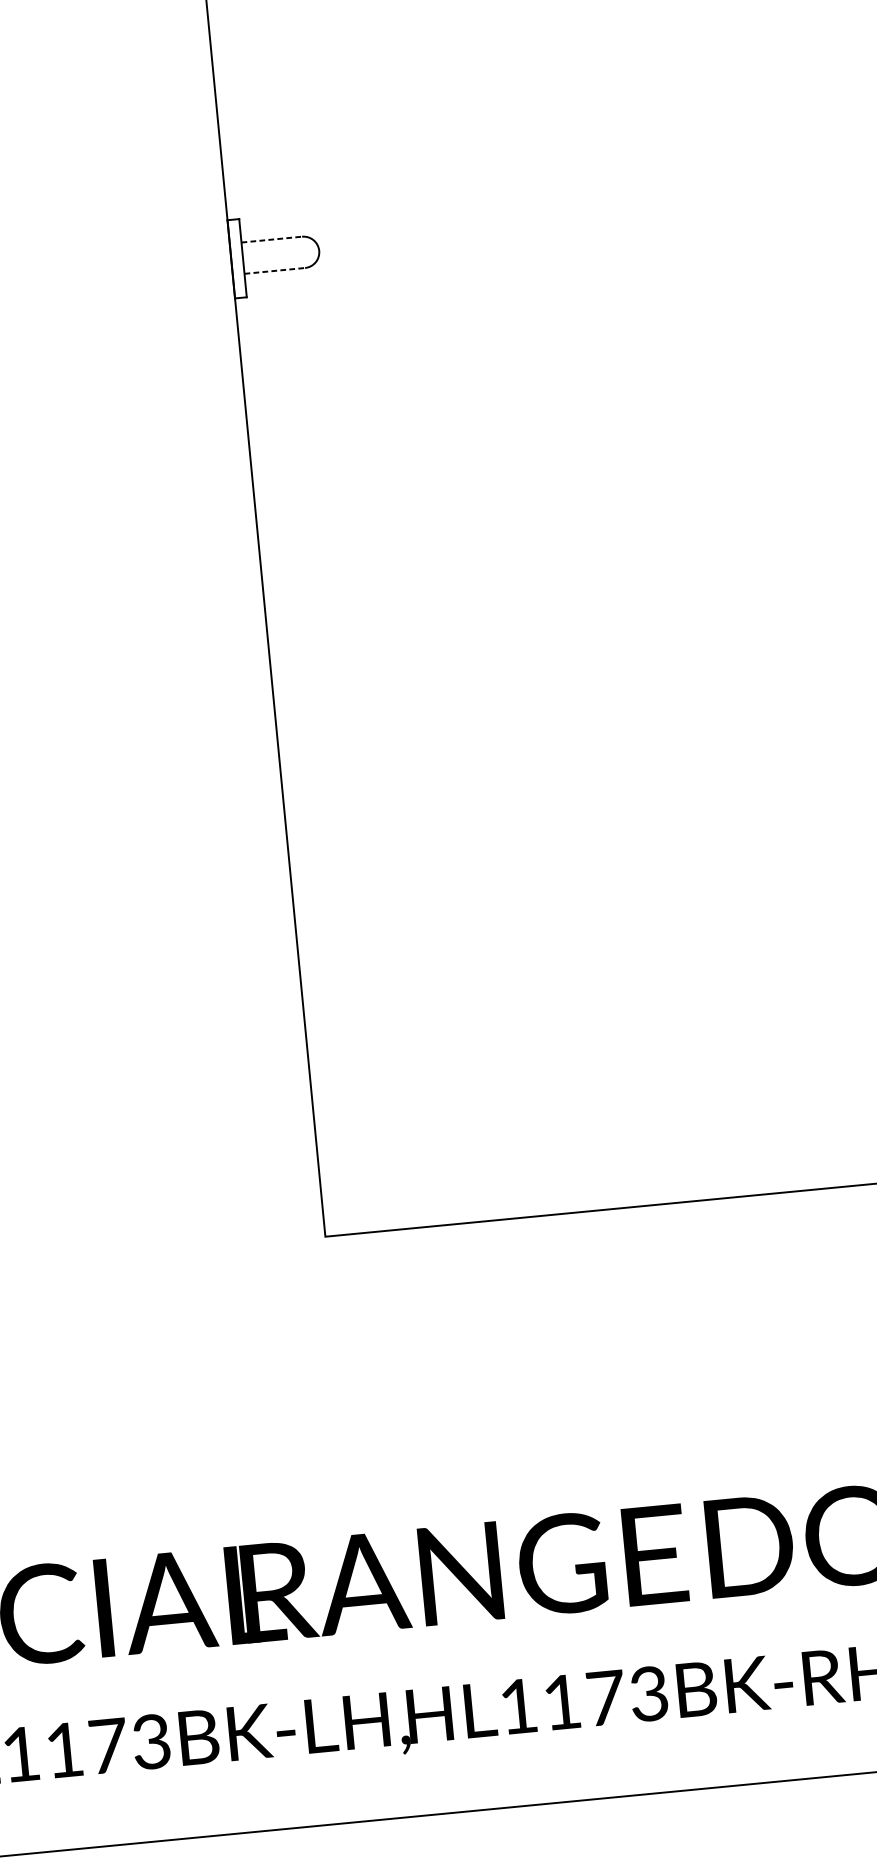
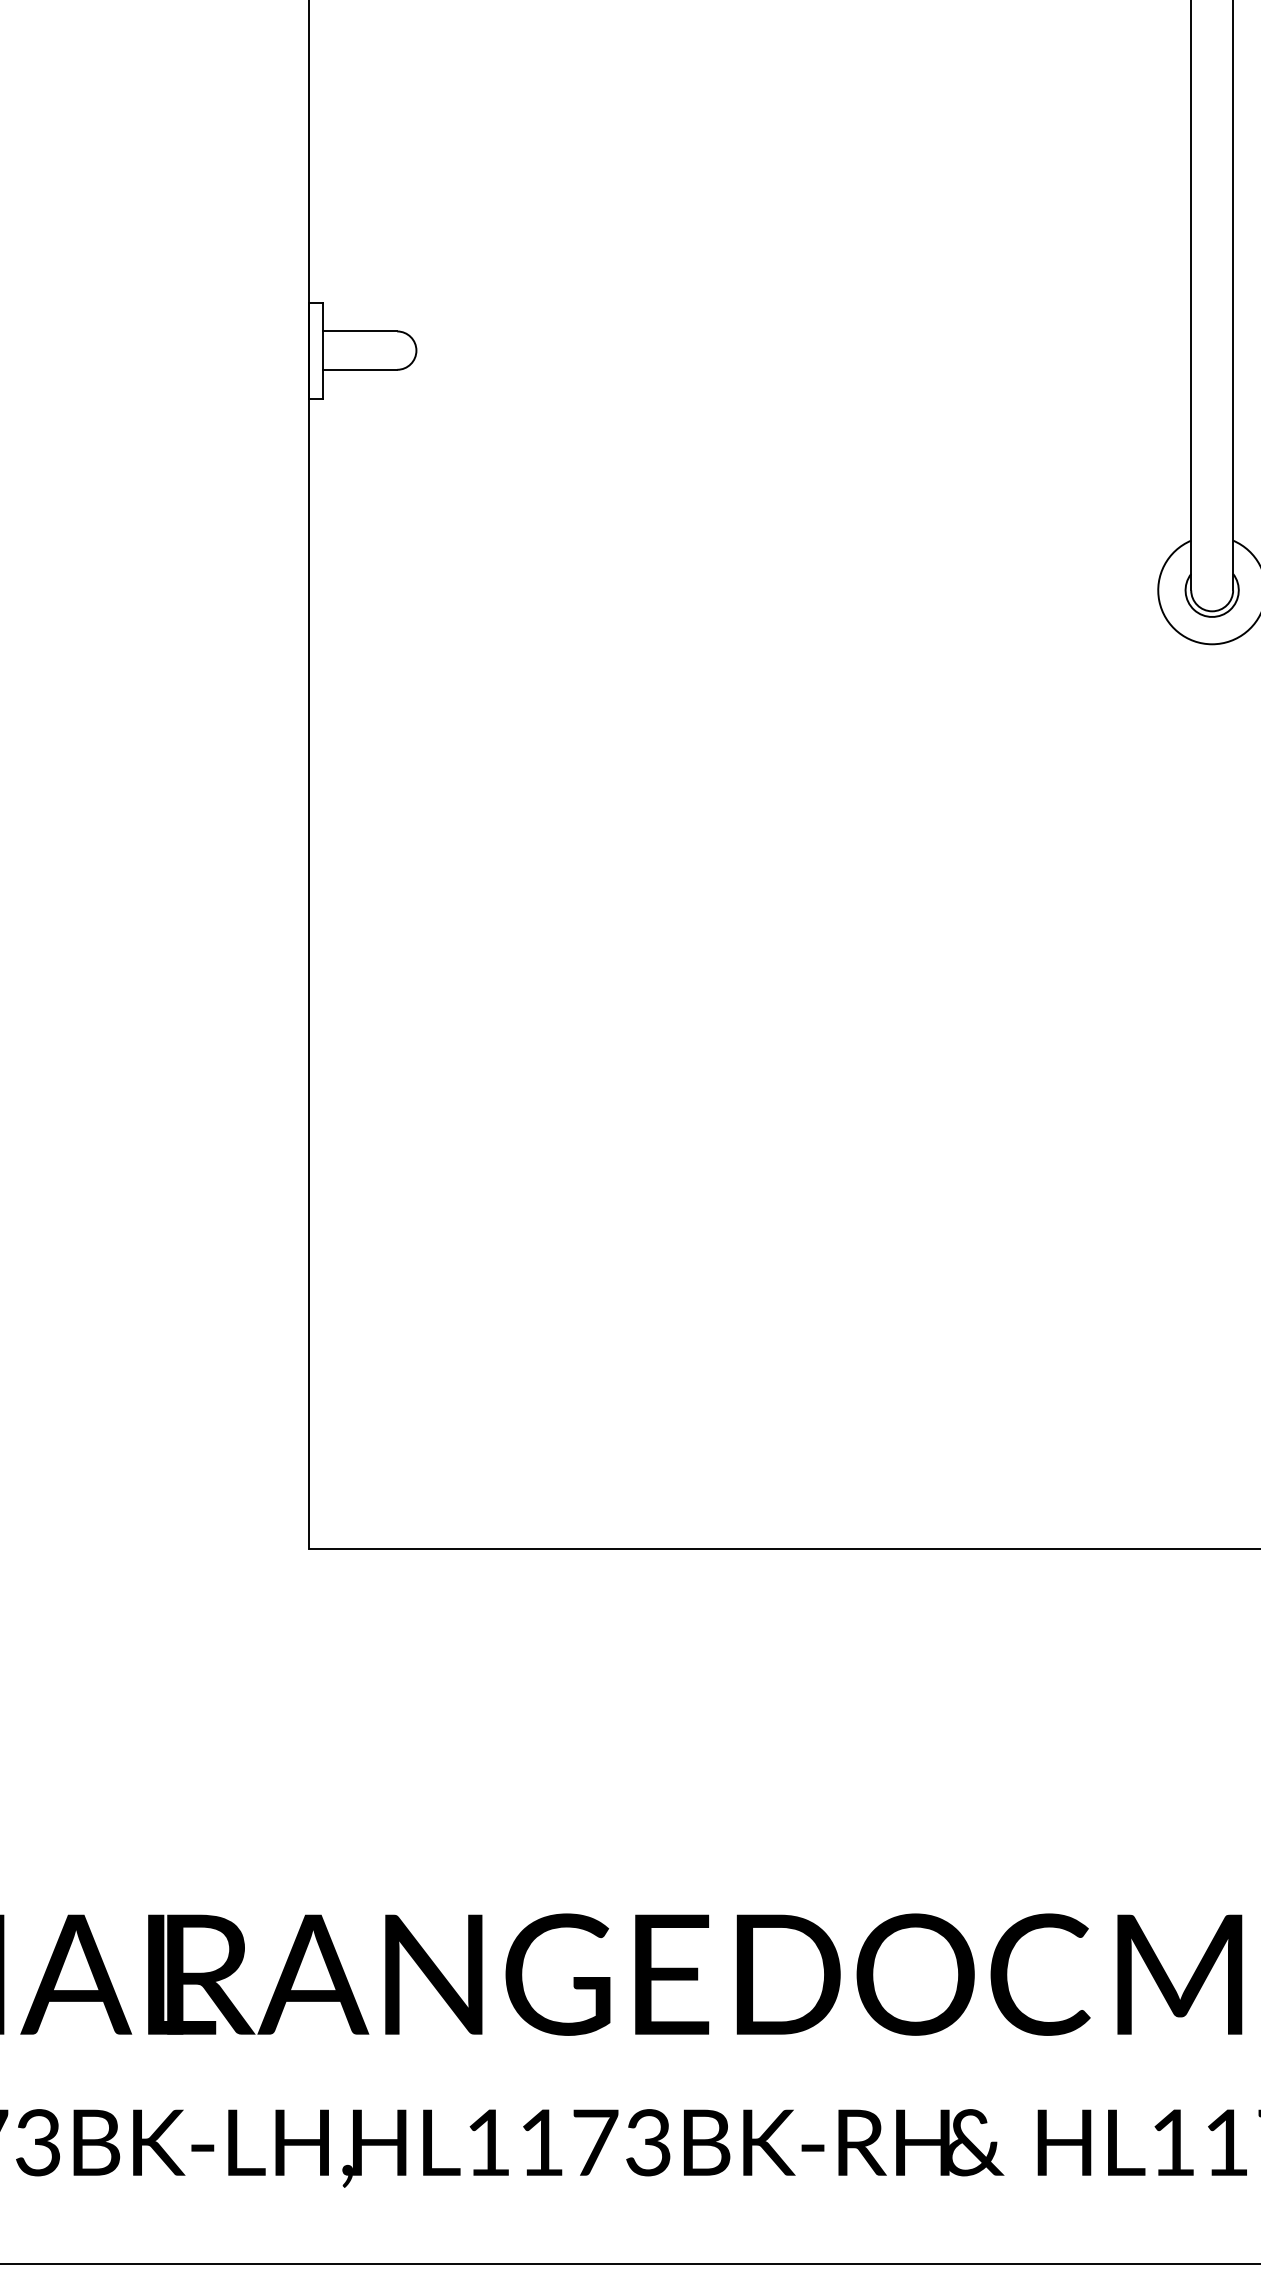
line: (272, 239) -> (360, 331), dashed -> solid
line: (275, 270) -> (360, 369), dashed -> solid

